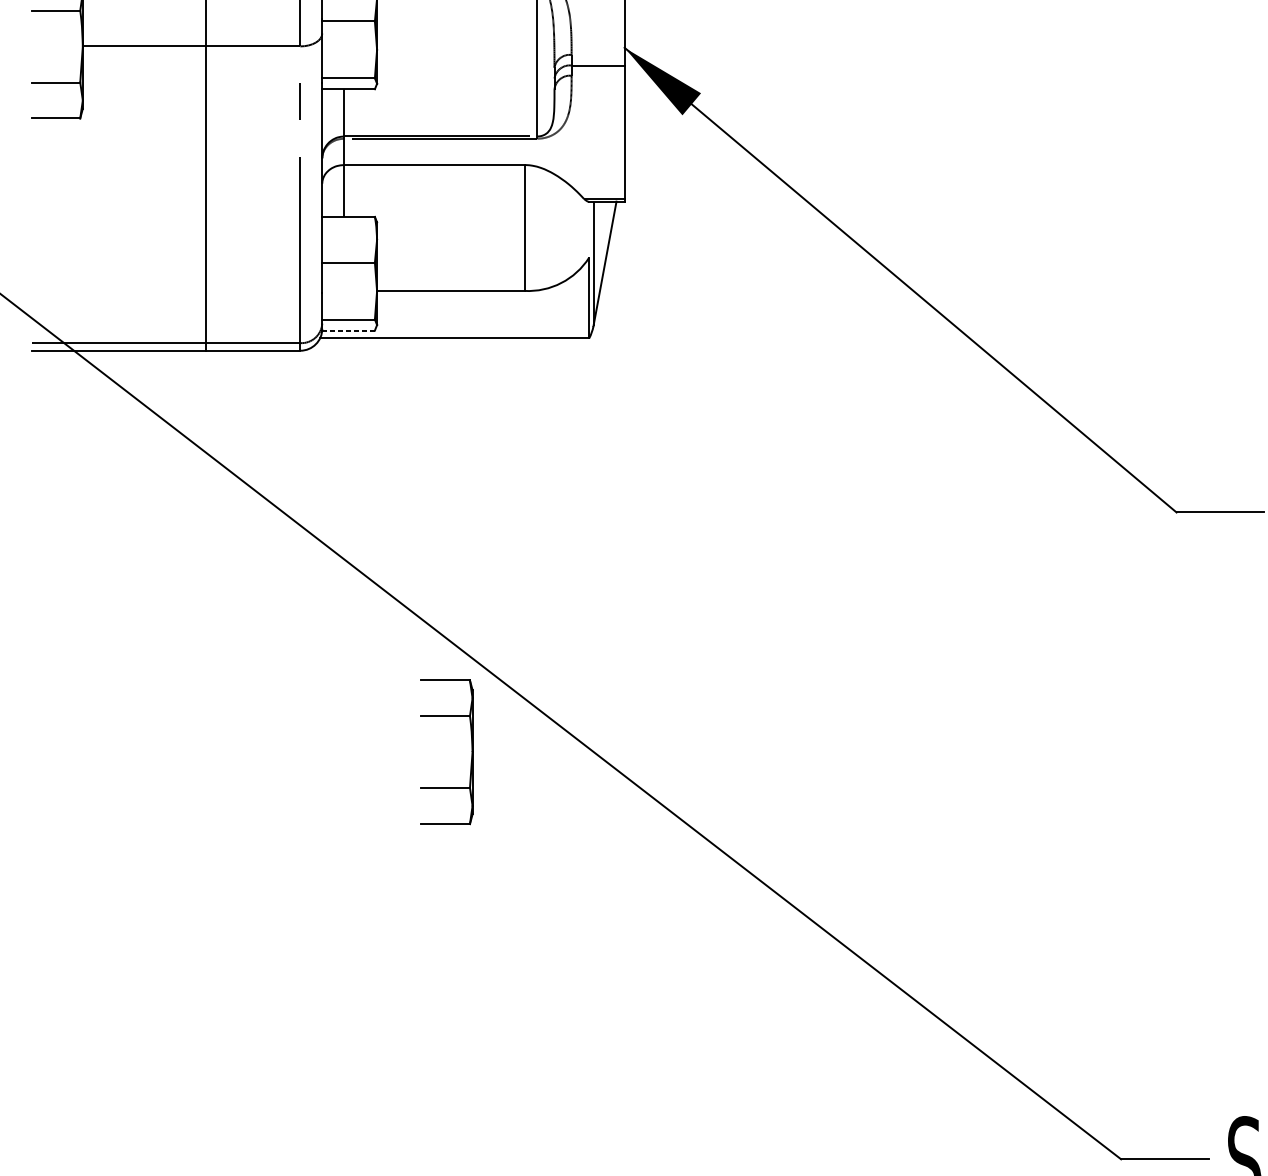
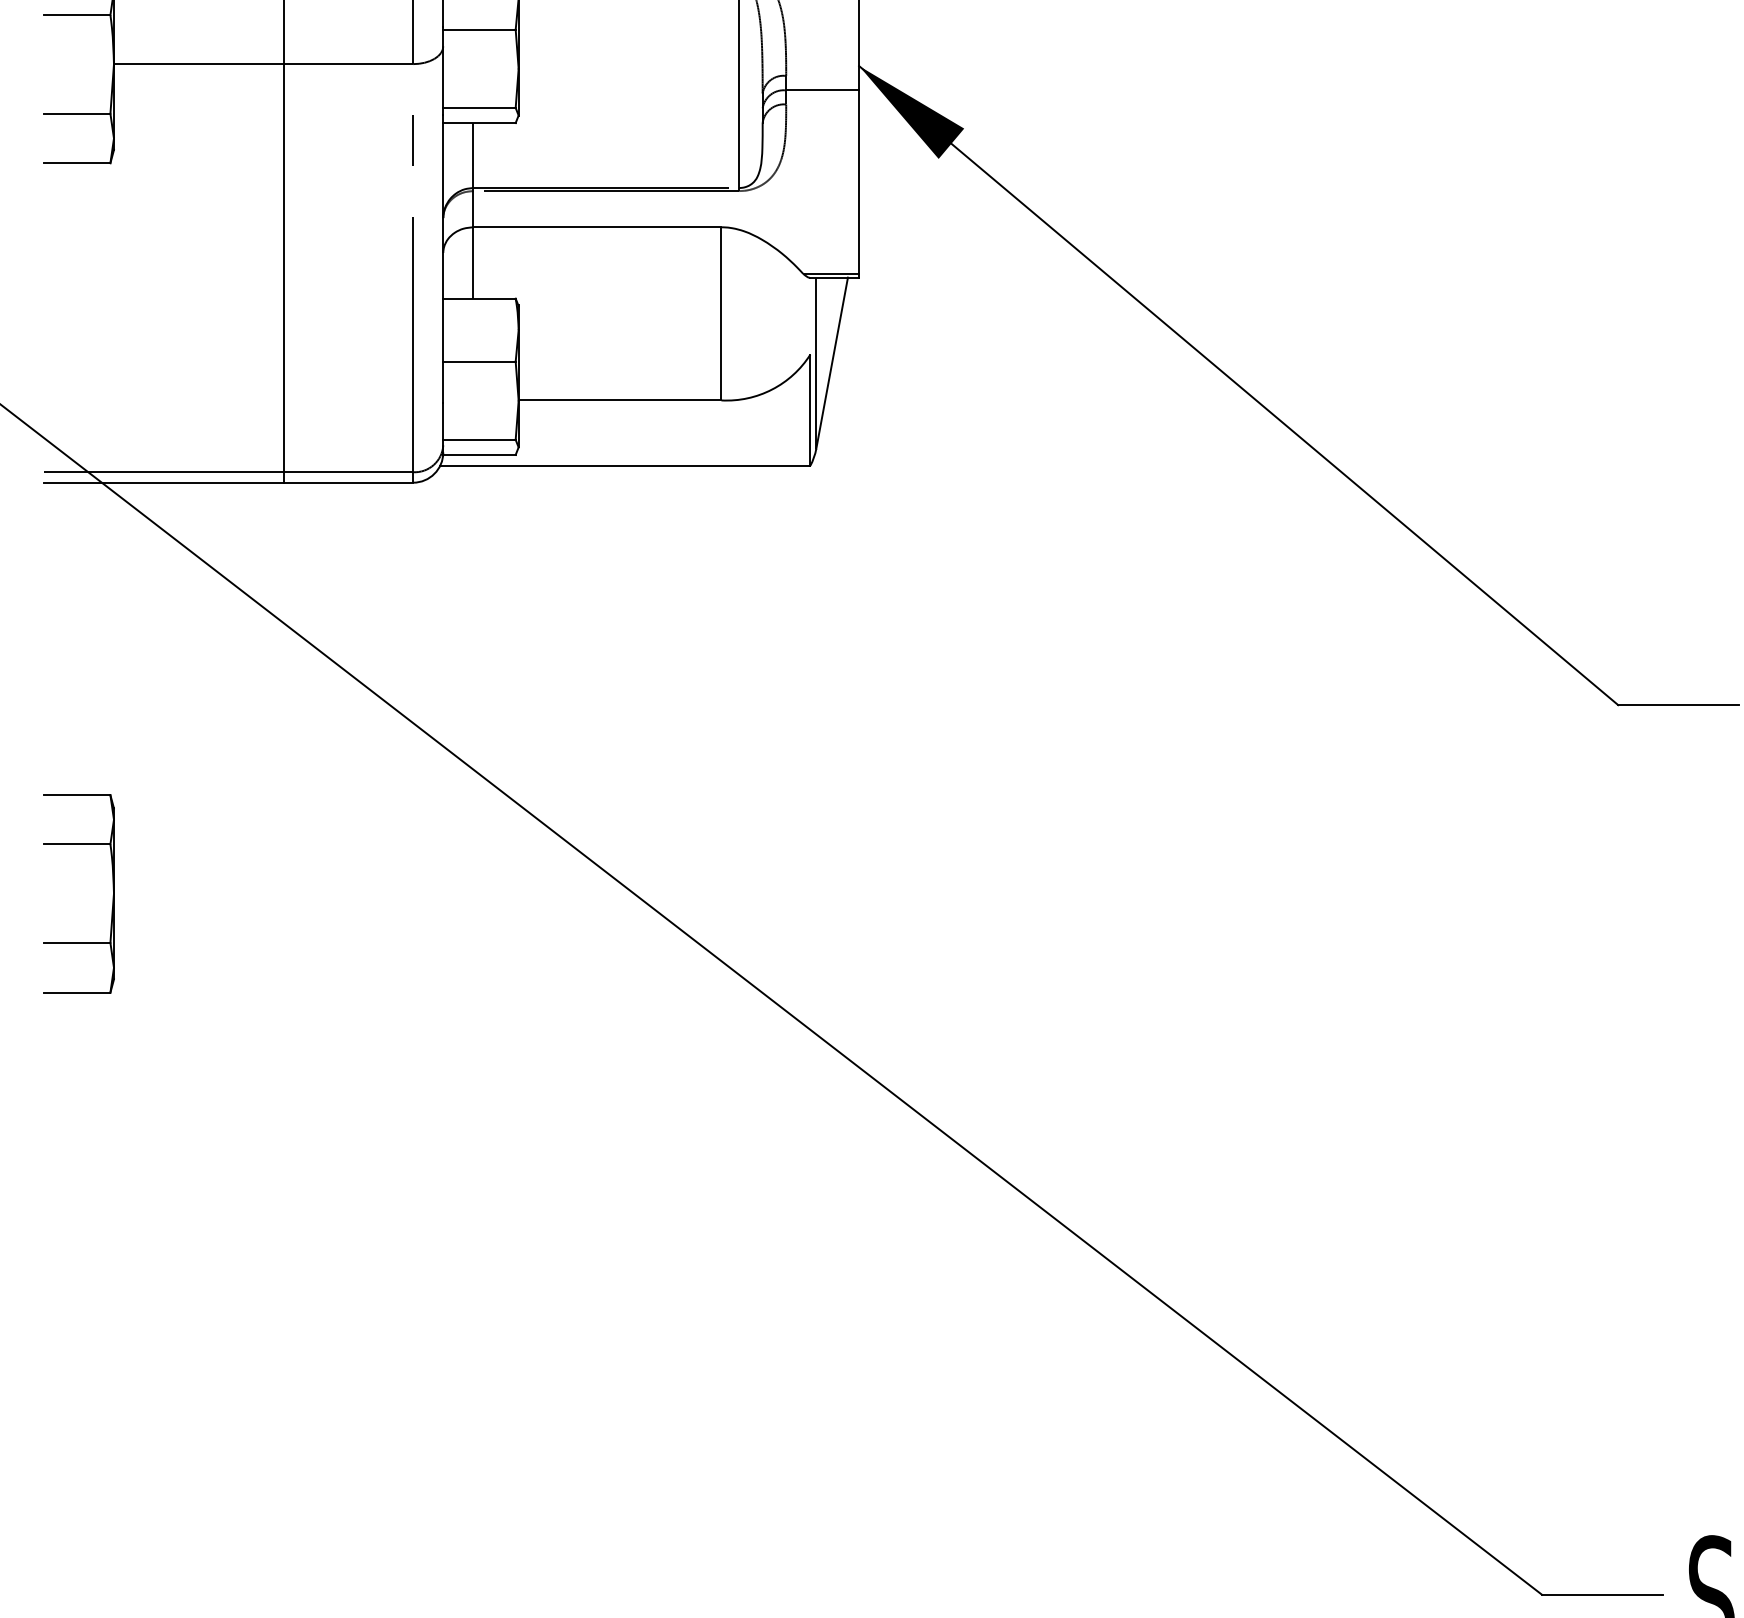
line: (348, 330) -> (479, 454), dashed -> solid
part: (471, 754) -> (112, 896), moved

